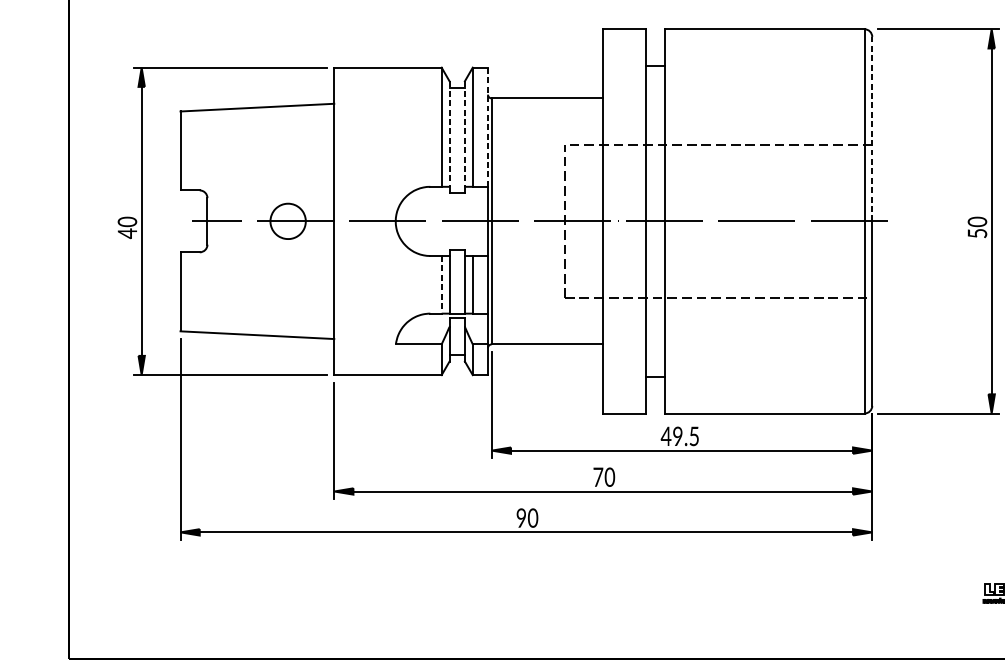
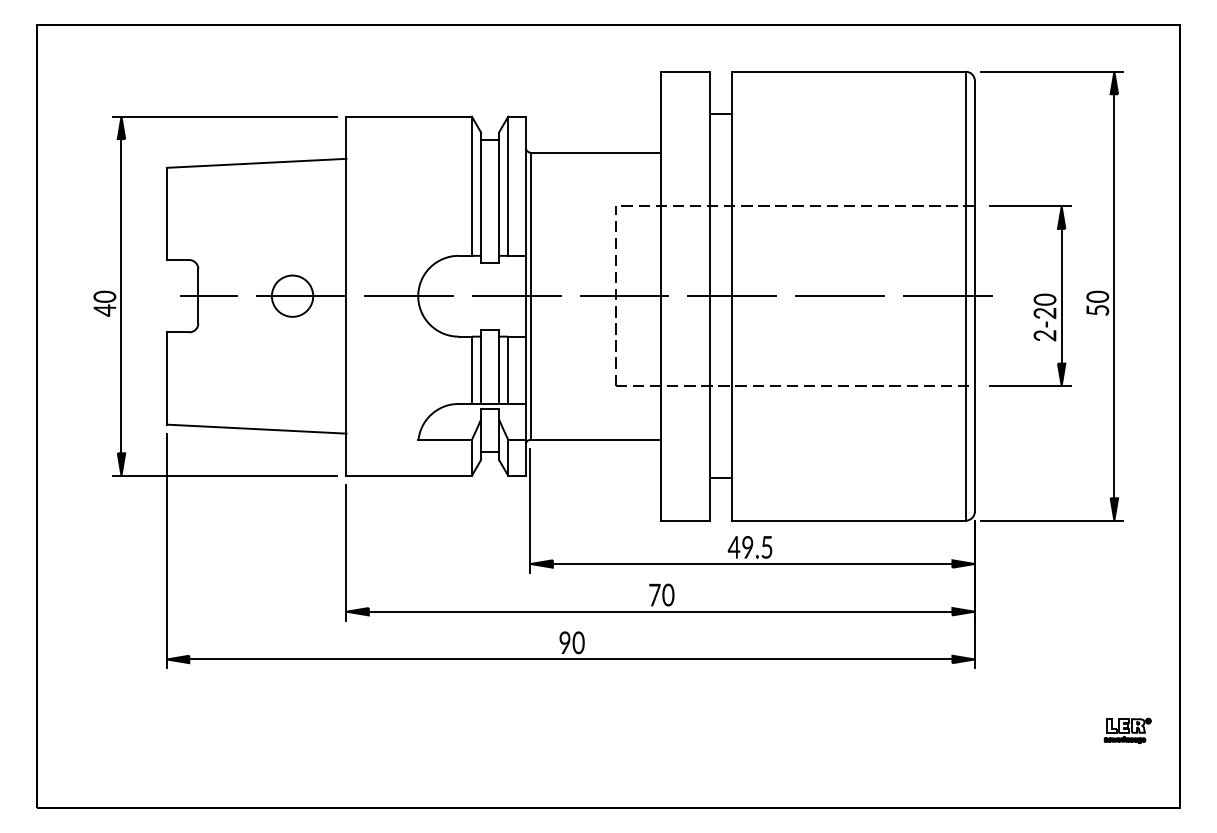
line: (487, 127) -> (525, 186), dashed -> solid
line: (871, 129) -> (974, 188), dashed -> solid
line: (449, 134) -> (481, 194), dashed -> solid
line: (465, 134) -> (499, 194), dashed -> solid
part: (919, 220) -> (1030, 295), added
line: (441, 284) -> (471, 370), dashed -> solid

